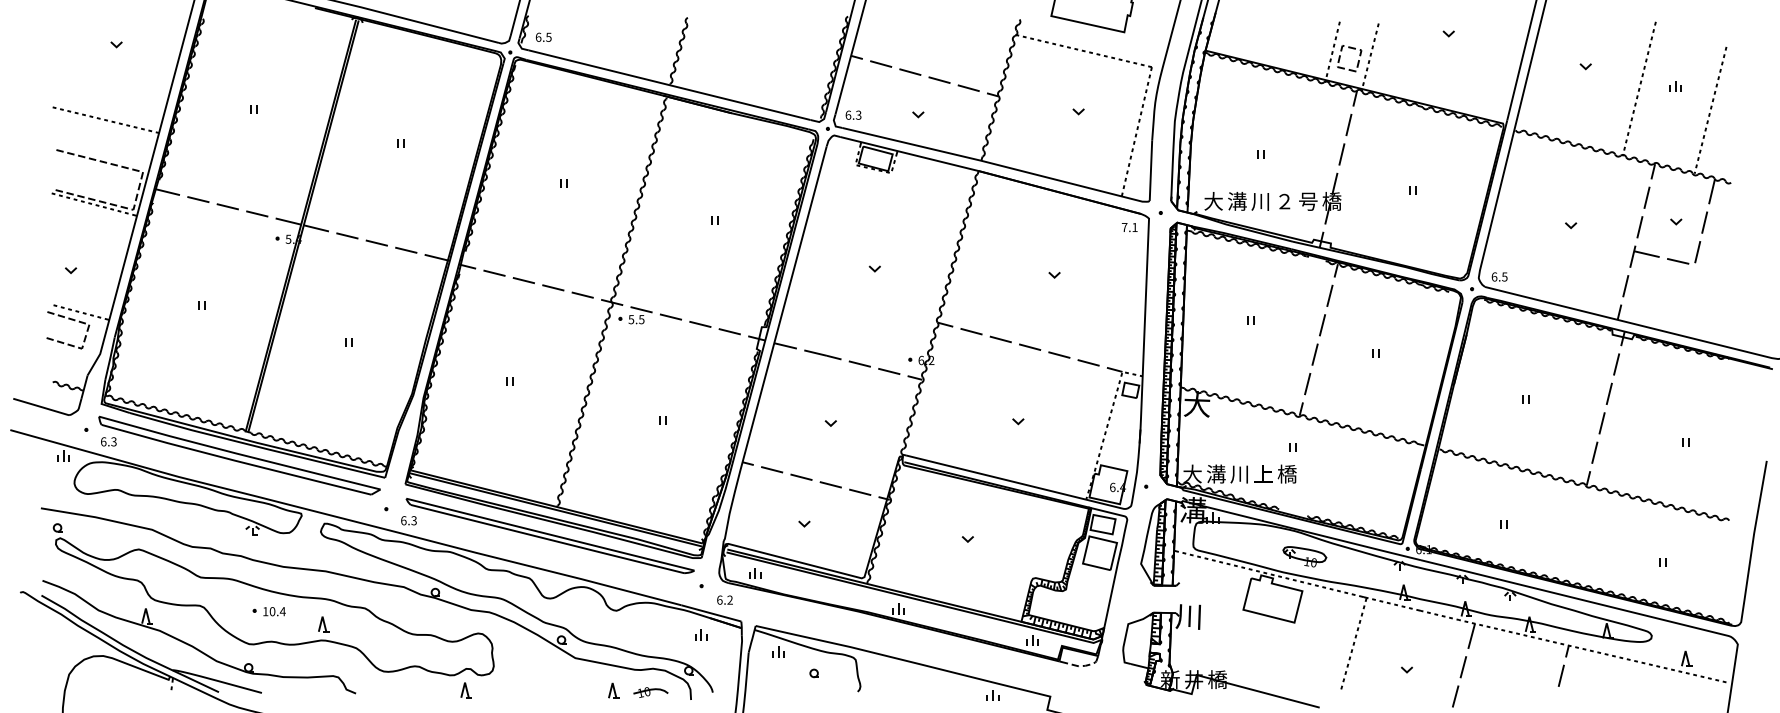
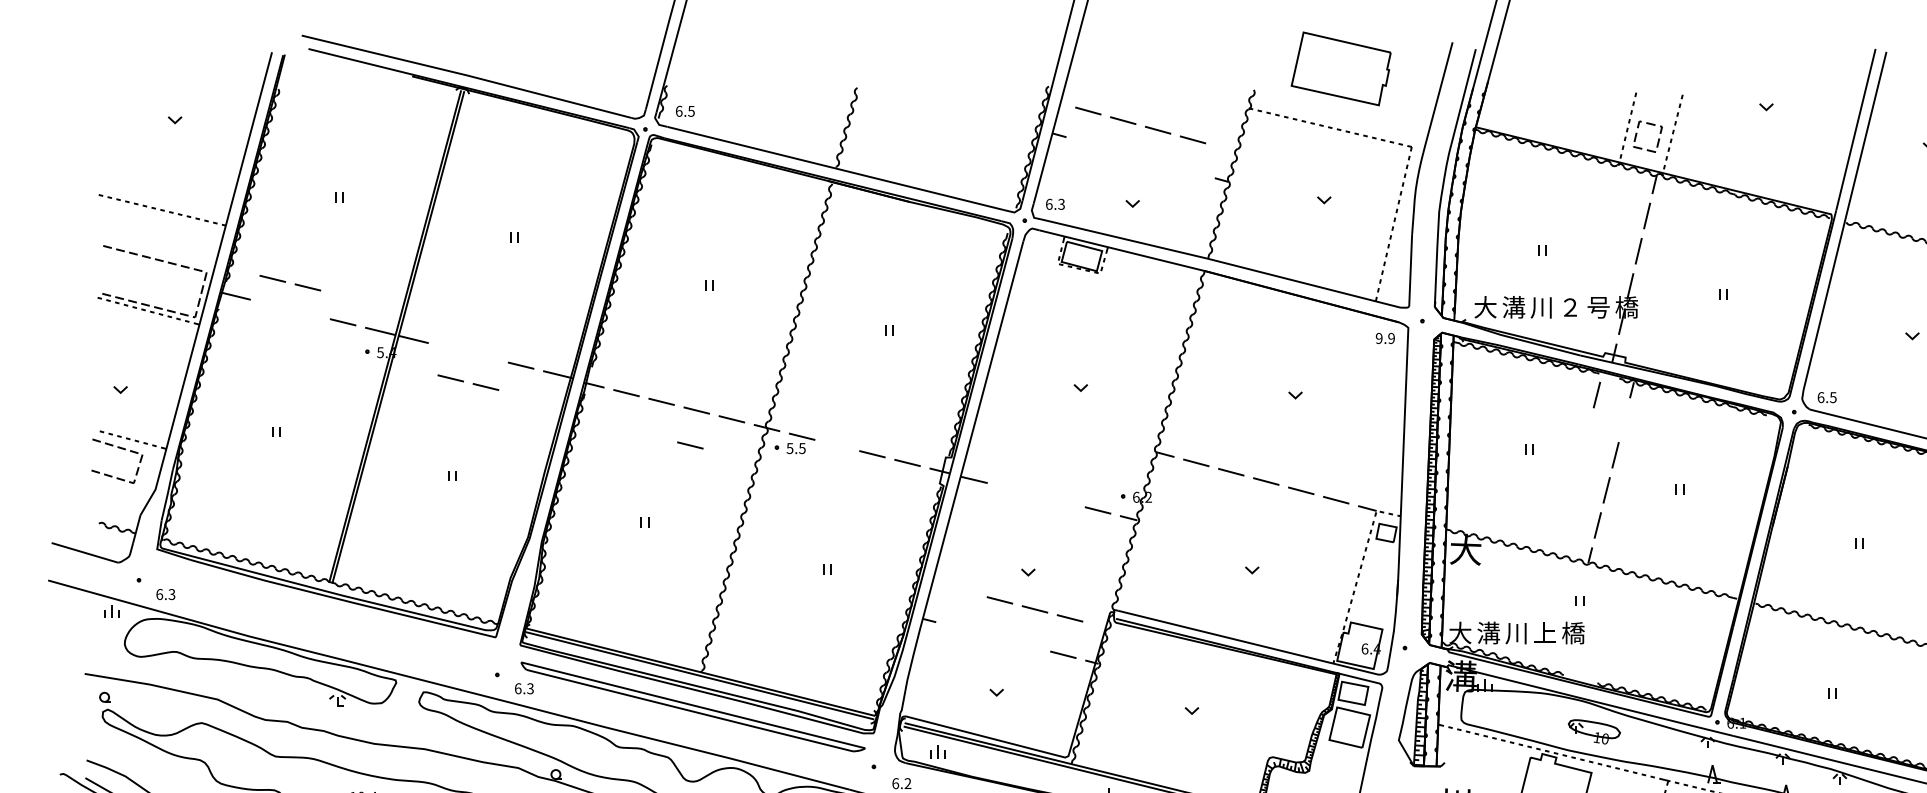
part: (924, 75) -> (1140, 124), moved
line: (209, 202) -> (286, 282), moved
text: (1129, 227) -> (1385, 338), 7.1 -> 9.9
line: (358, 239) -> (464, 382), moved
line: (1329, 295) -> (1596, 394), moved
line: (670, 316) -> (689, 444), moved
line: (837, 358) -> (1036, 494), removed
part: (239, 455) -> (321, 610), removed
line: (801, 477) -> (1035, 609), moved

